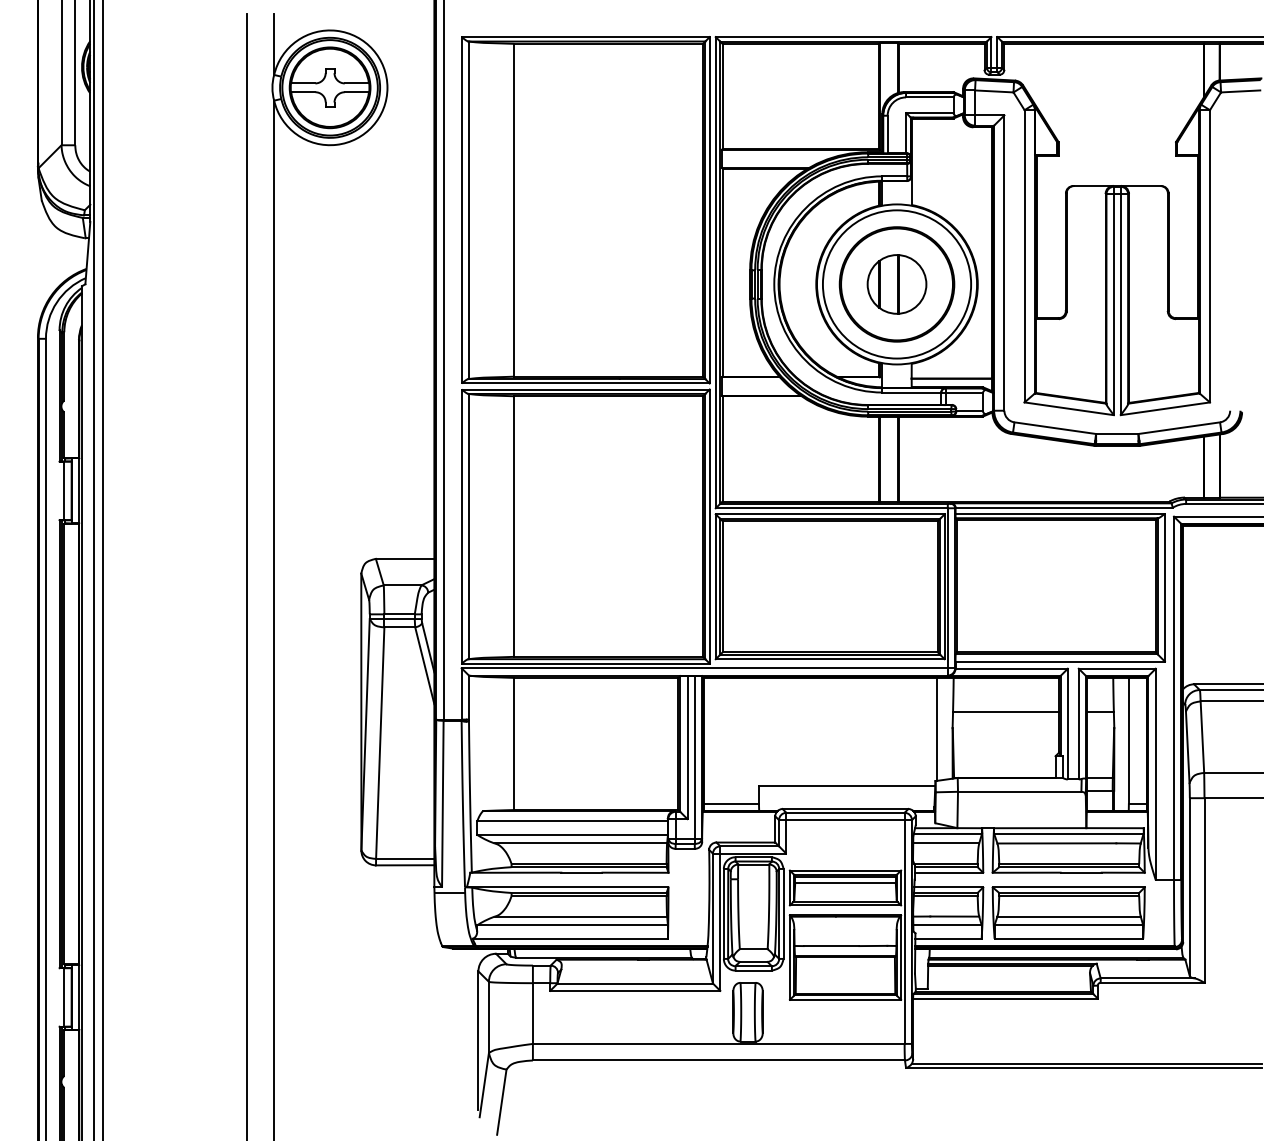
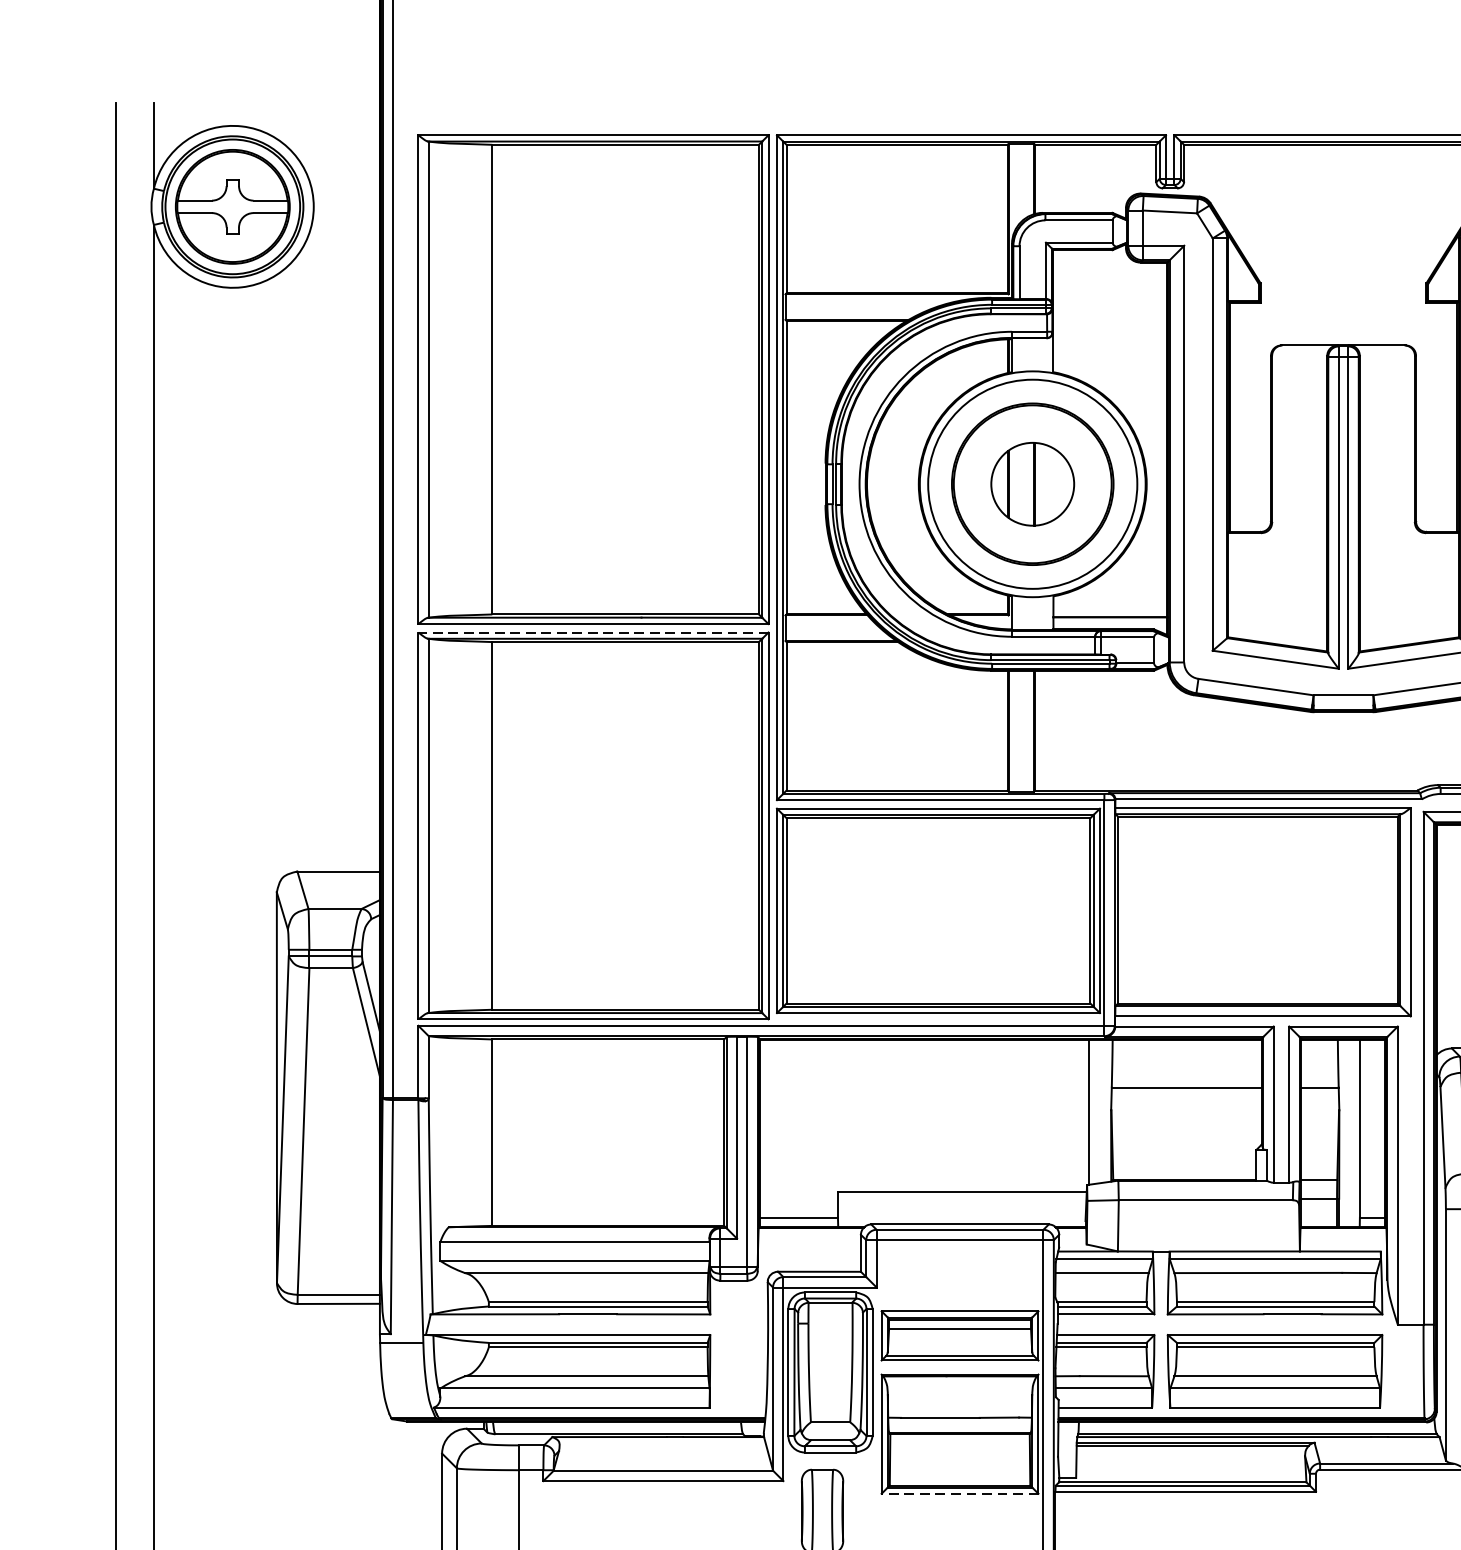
line: (585, 389) -> (593, 632), solid -> dashed
line: (845, 999) -> (960, 1493), solid -> dashed

